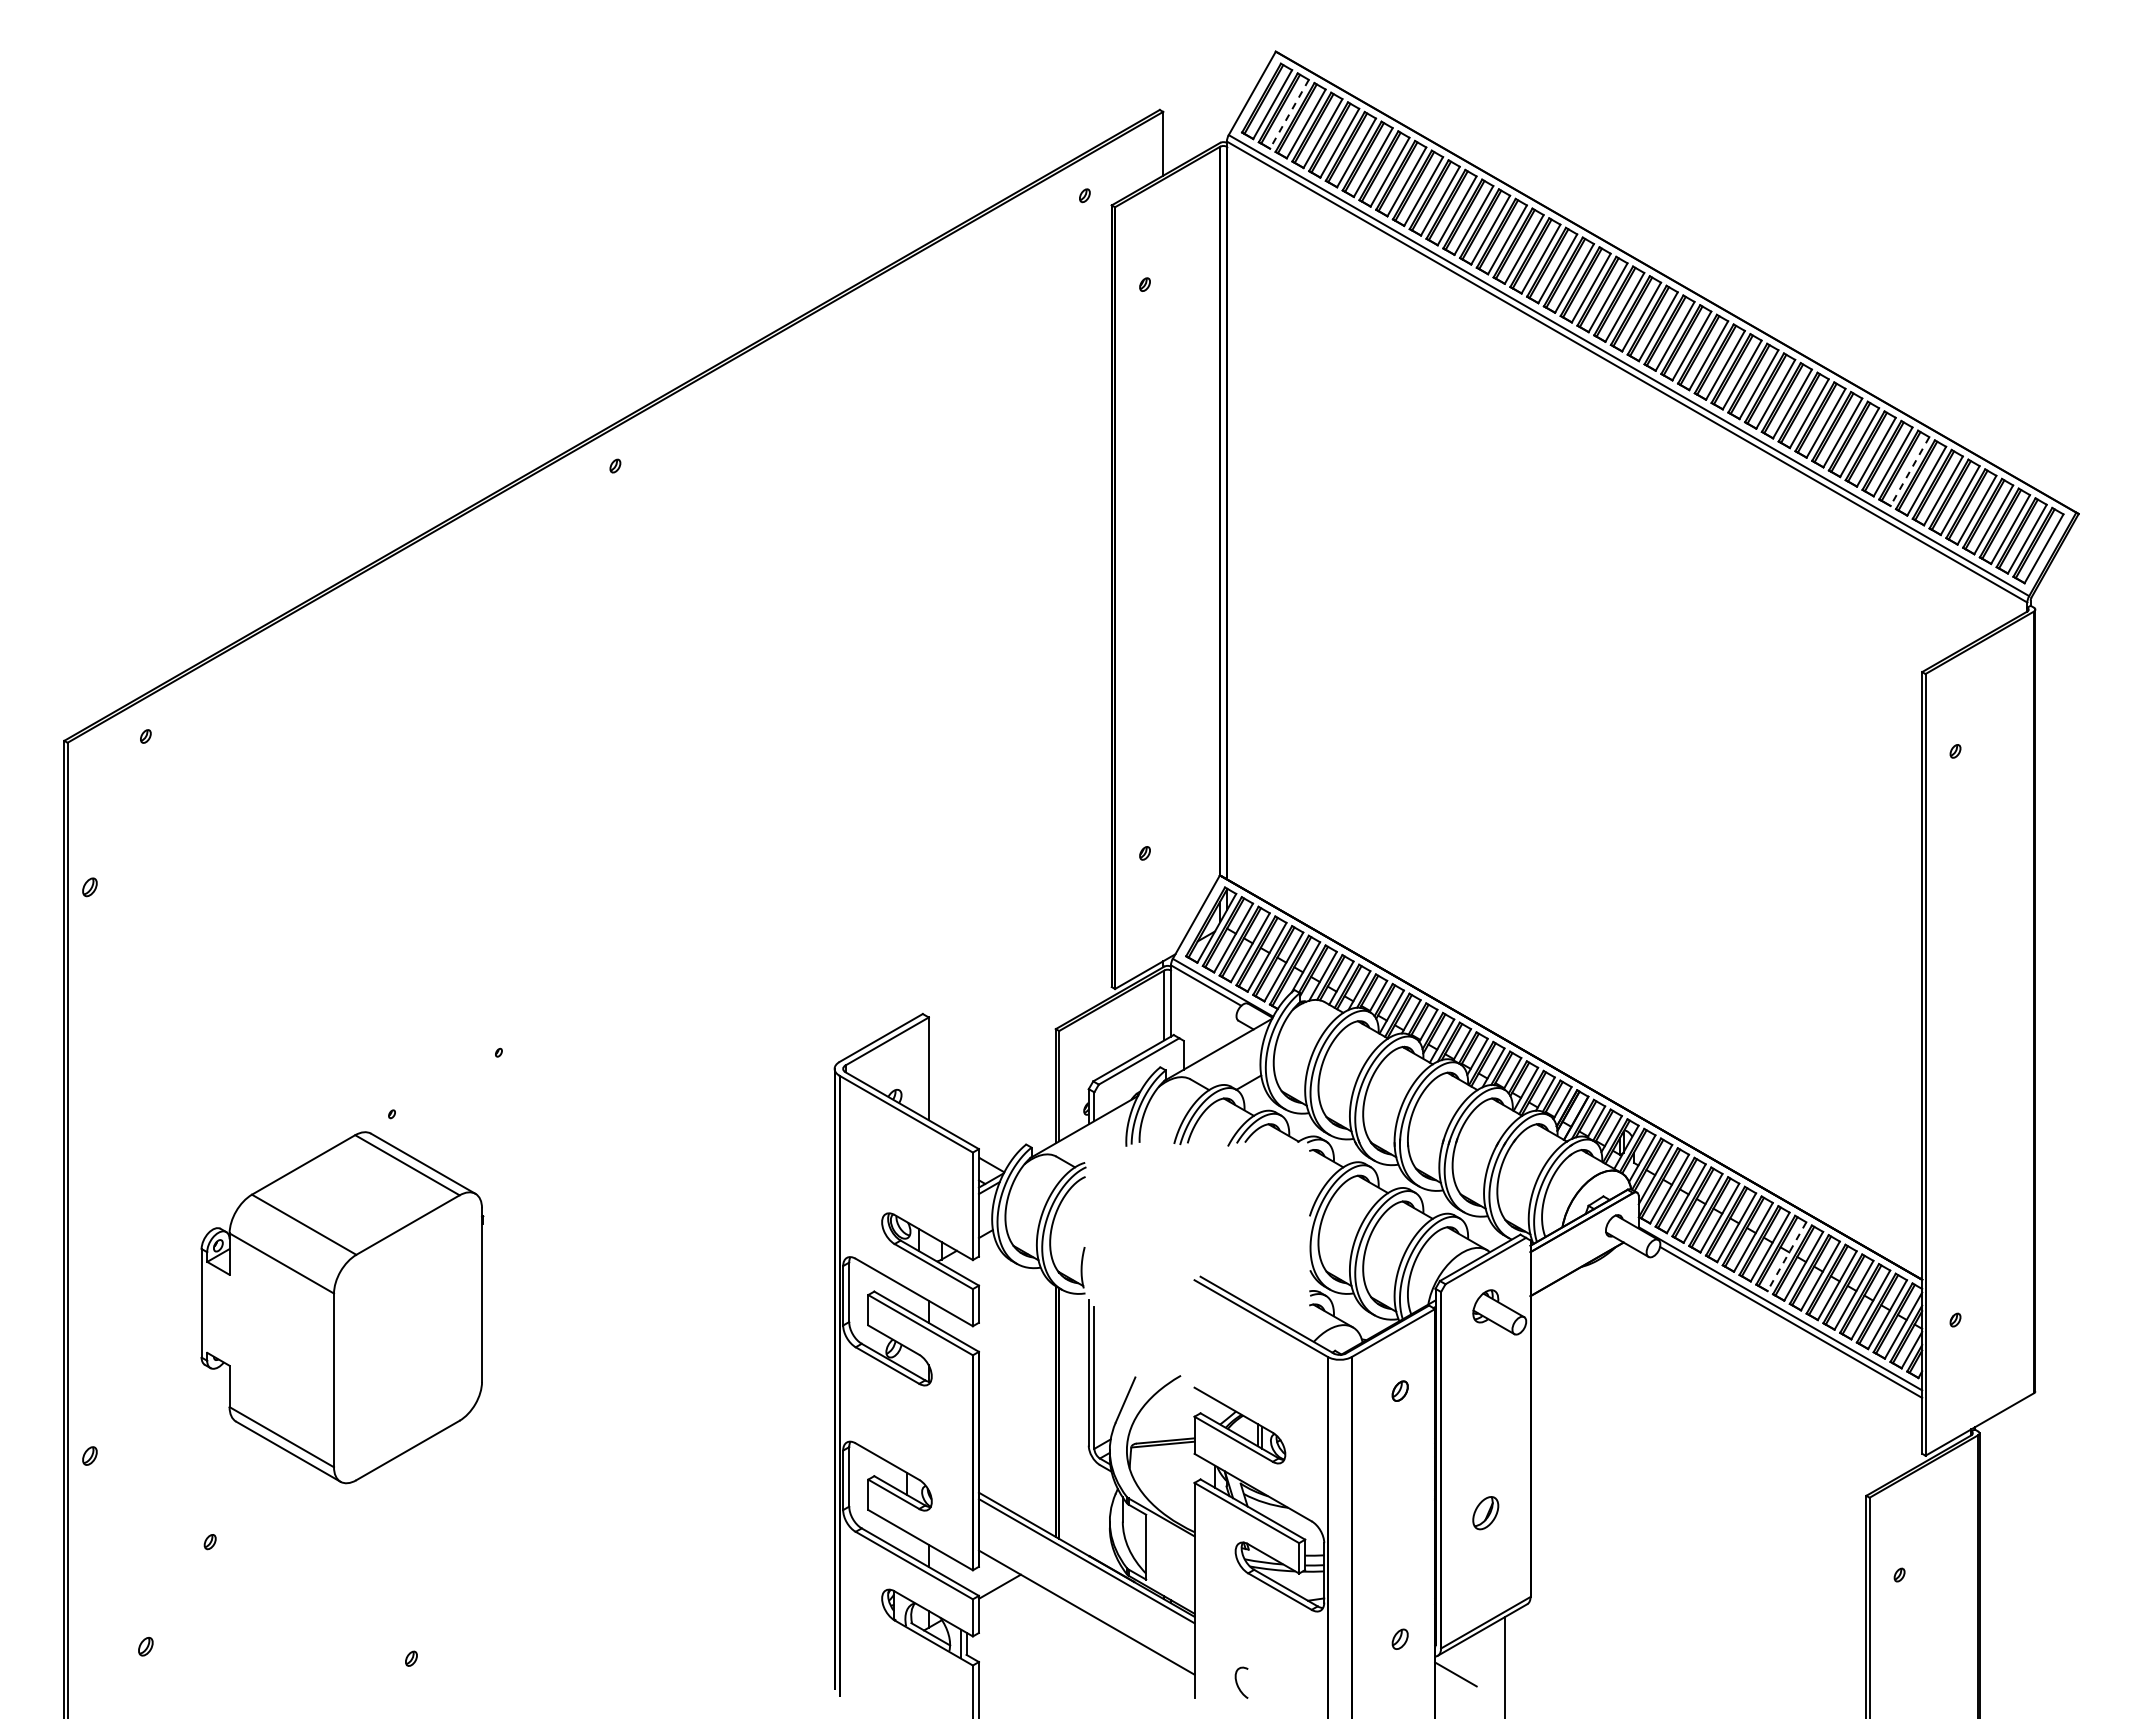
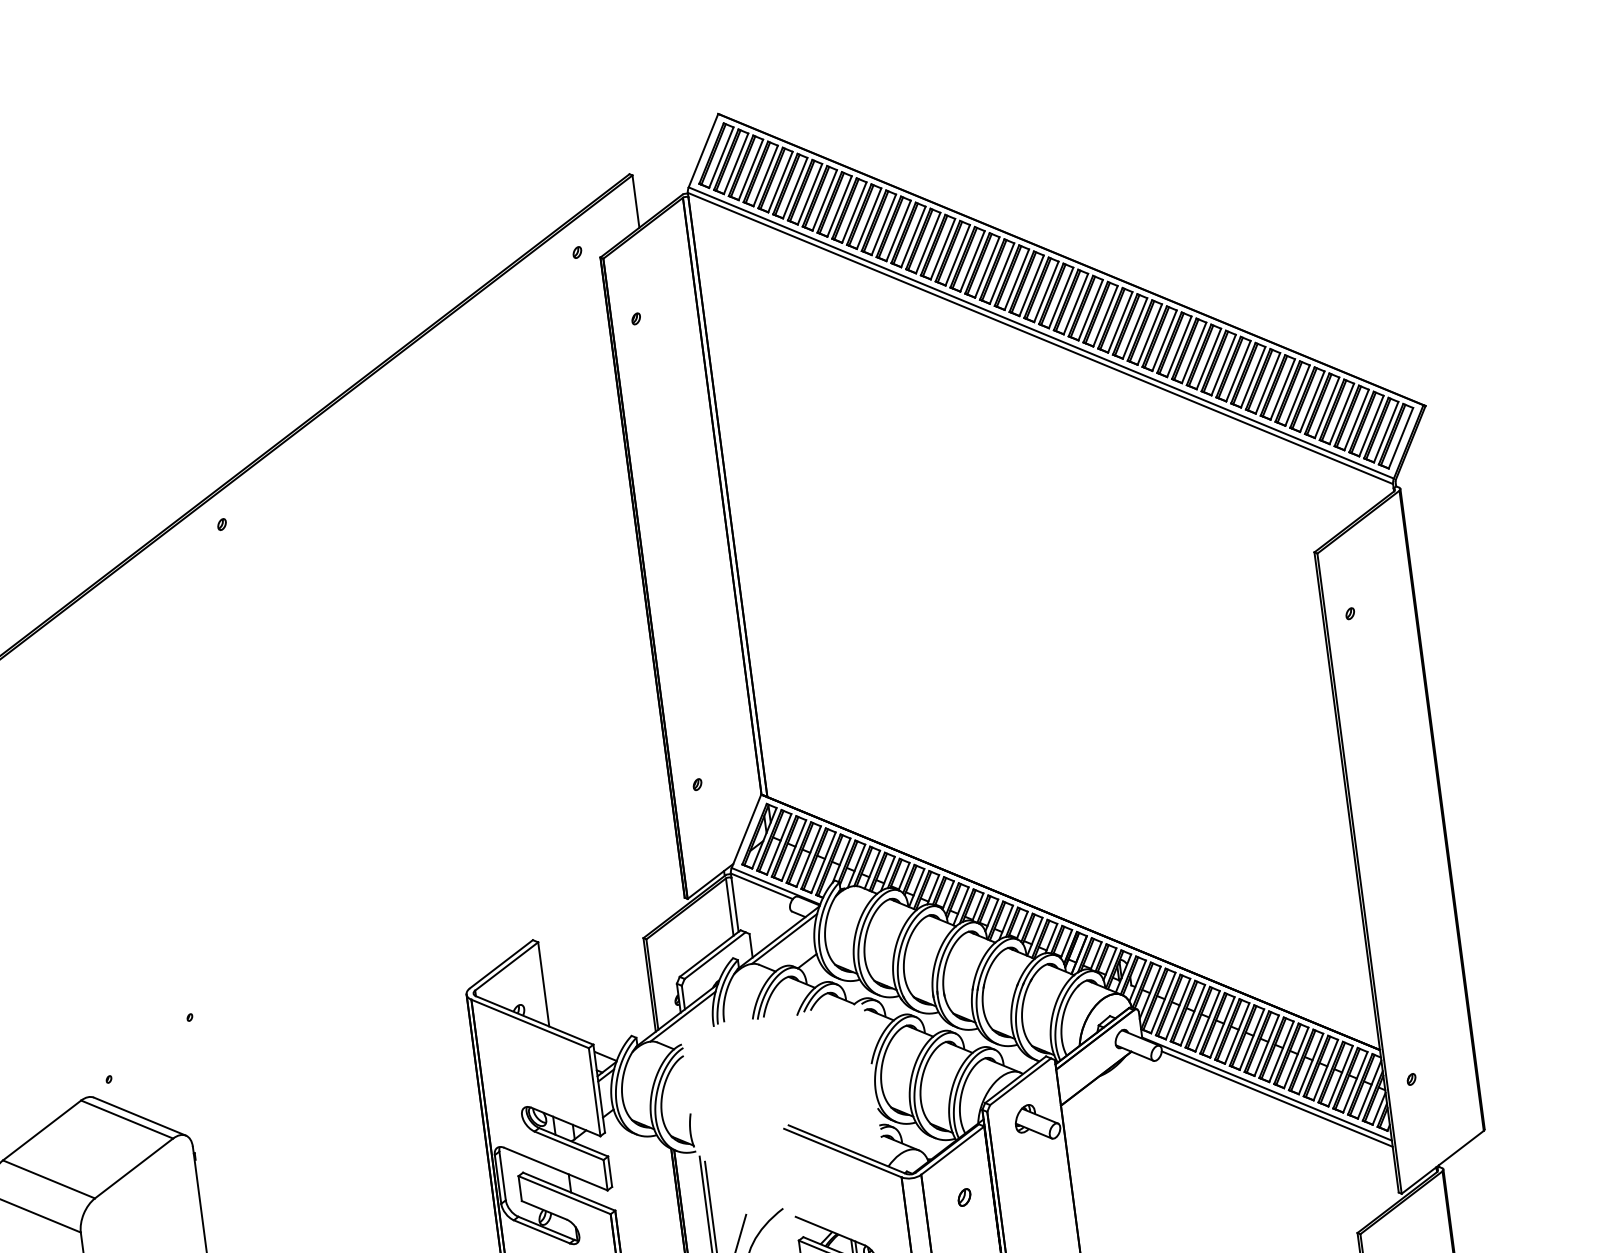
line: (1289, 114) -> (736, 163), dashed -> solid
line: (1909, 471) -> (1282, 389), dashed -> solid
line: (1225, 1052) -> (784, 939), added
line: (1090, 1129) -> (682, 1016), added
line: (1786, 1256) -> (1266, 1045), dashed -> solid

